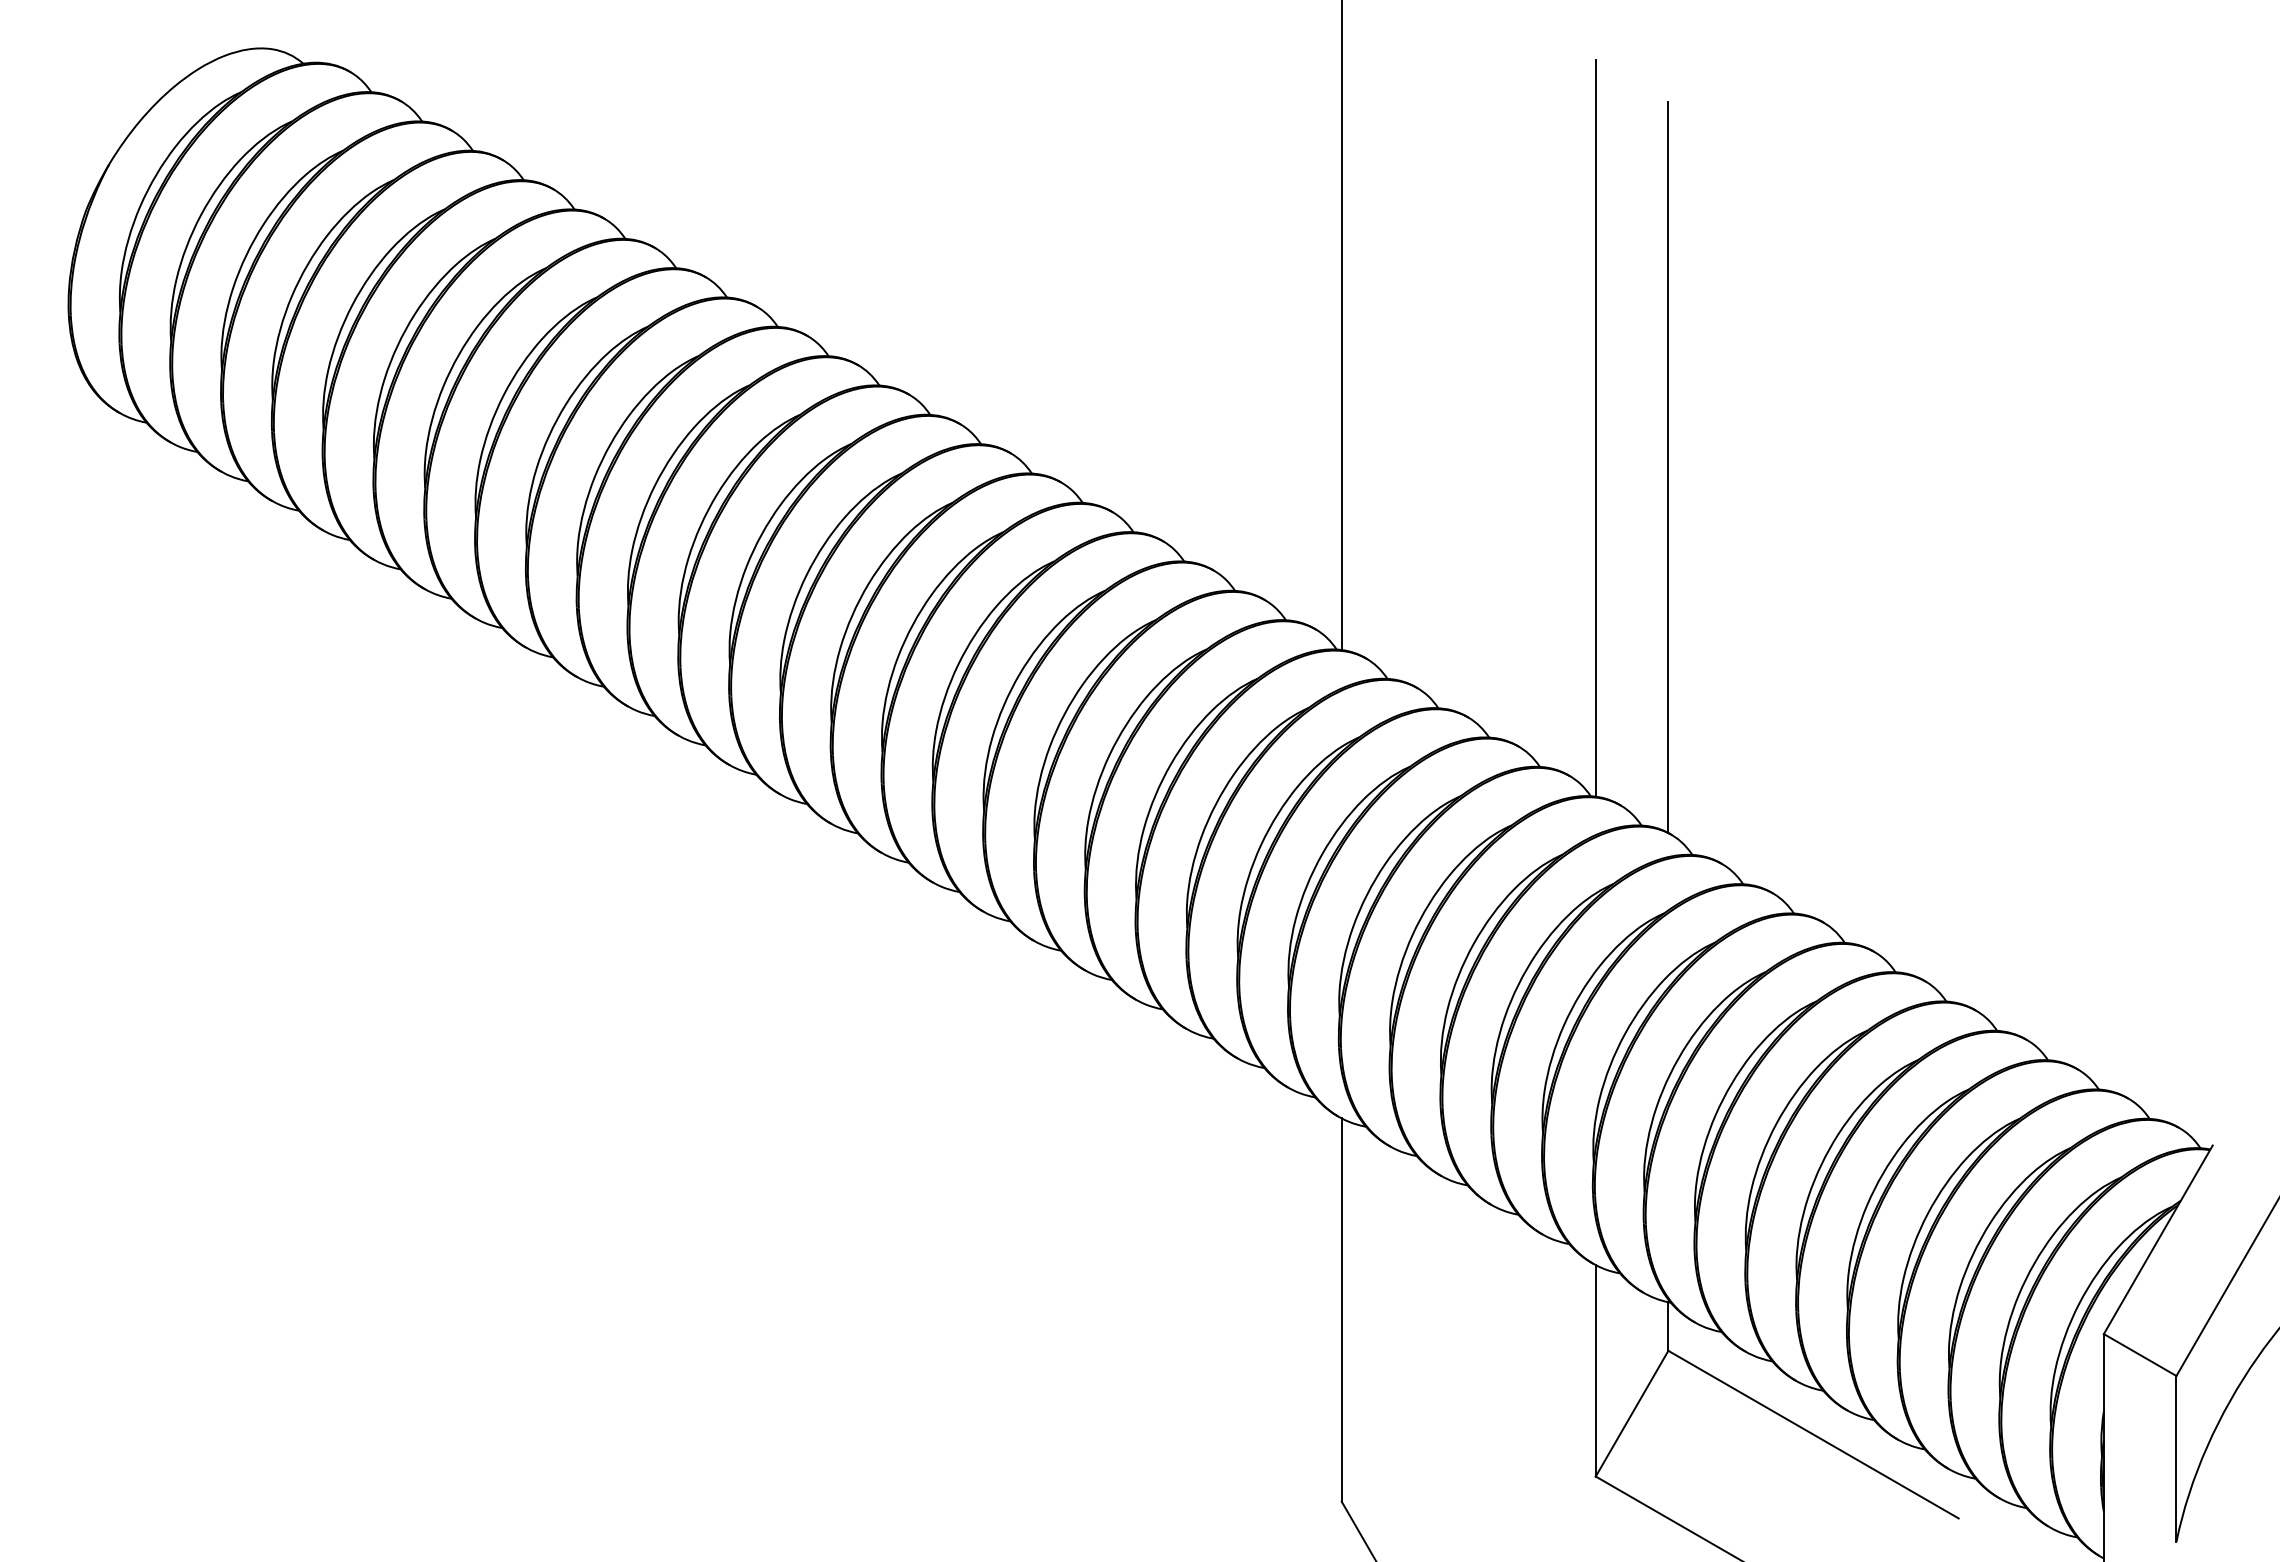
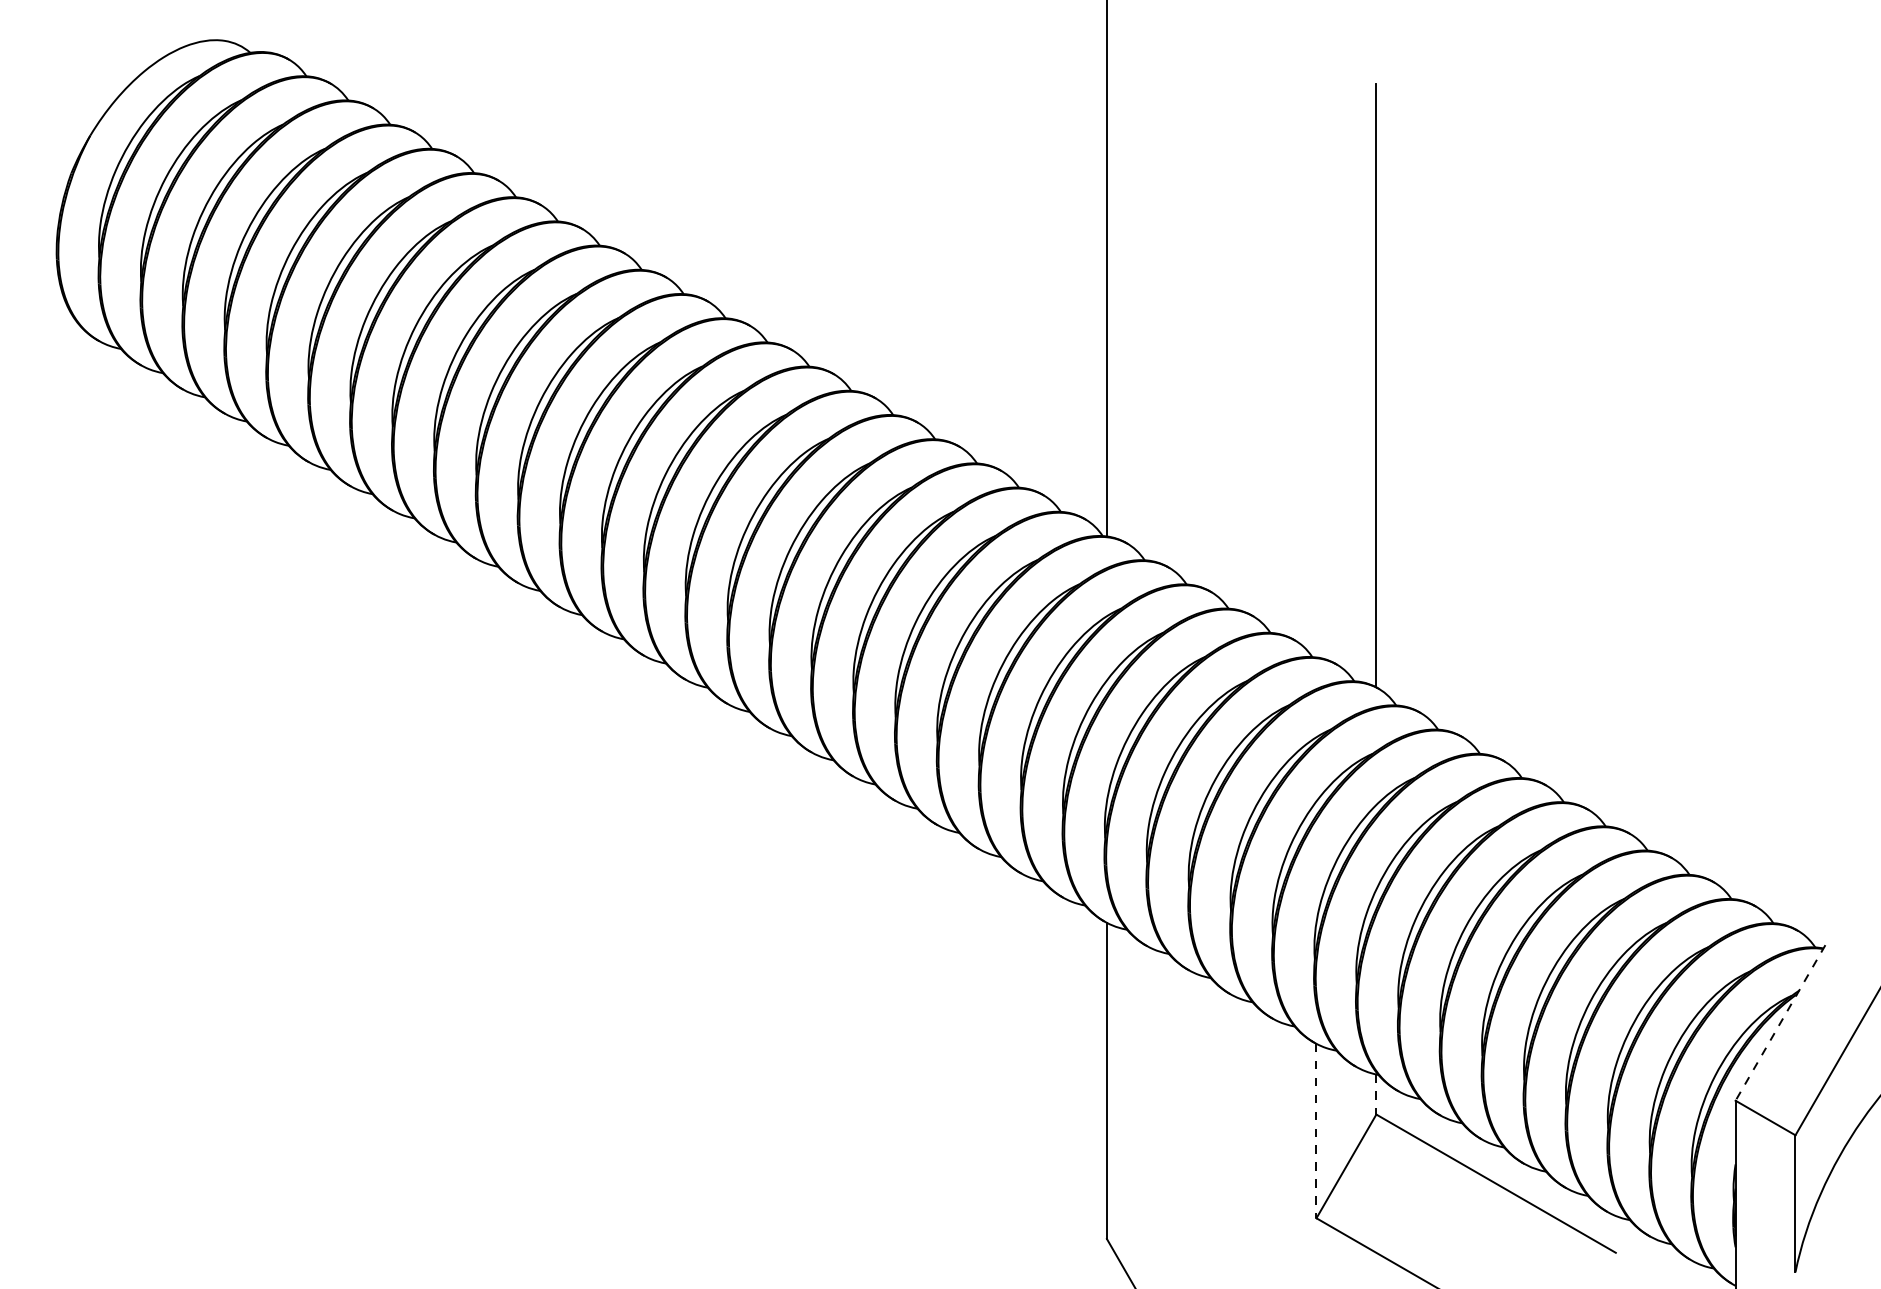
line: (1595, 428) -> (1316, 353), removed
line: (2158, 1239) -> (1780, 1022), solid -> dashed
line: (1668, 1327) -> (1376, 1095), solid -> dashed
line: (1595, 1370) -> (1316, 1130), solid -> dashed

